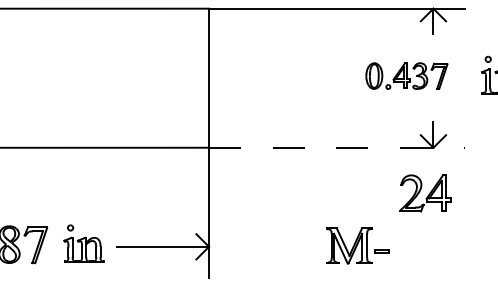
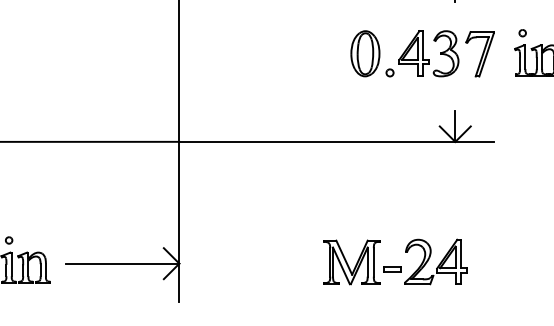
part: (406, 75) -> (422, 53), size x1.43
line: (336, 147) -> (336, 141), dashed -> solid
part: (425, 193) -> (435, 262), moved

